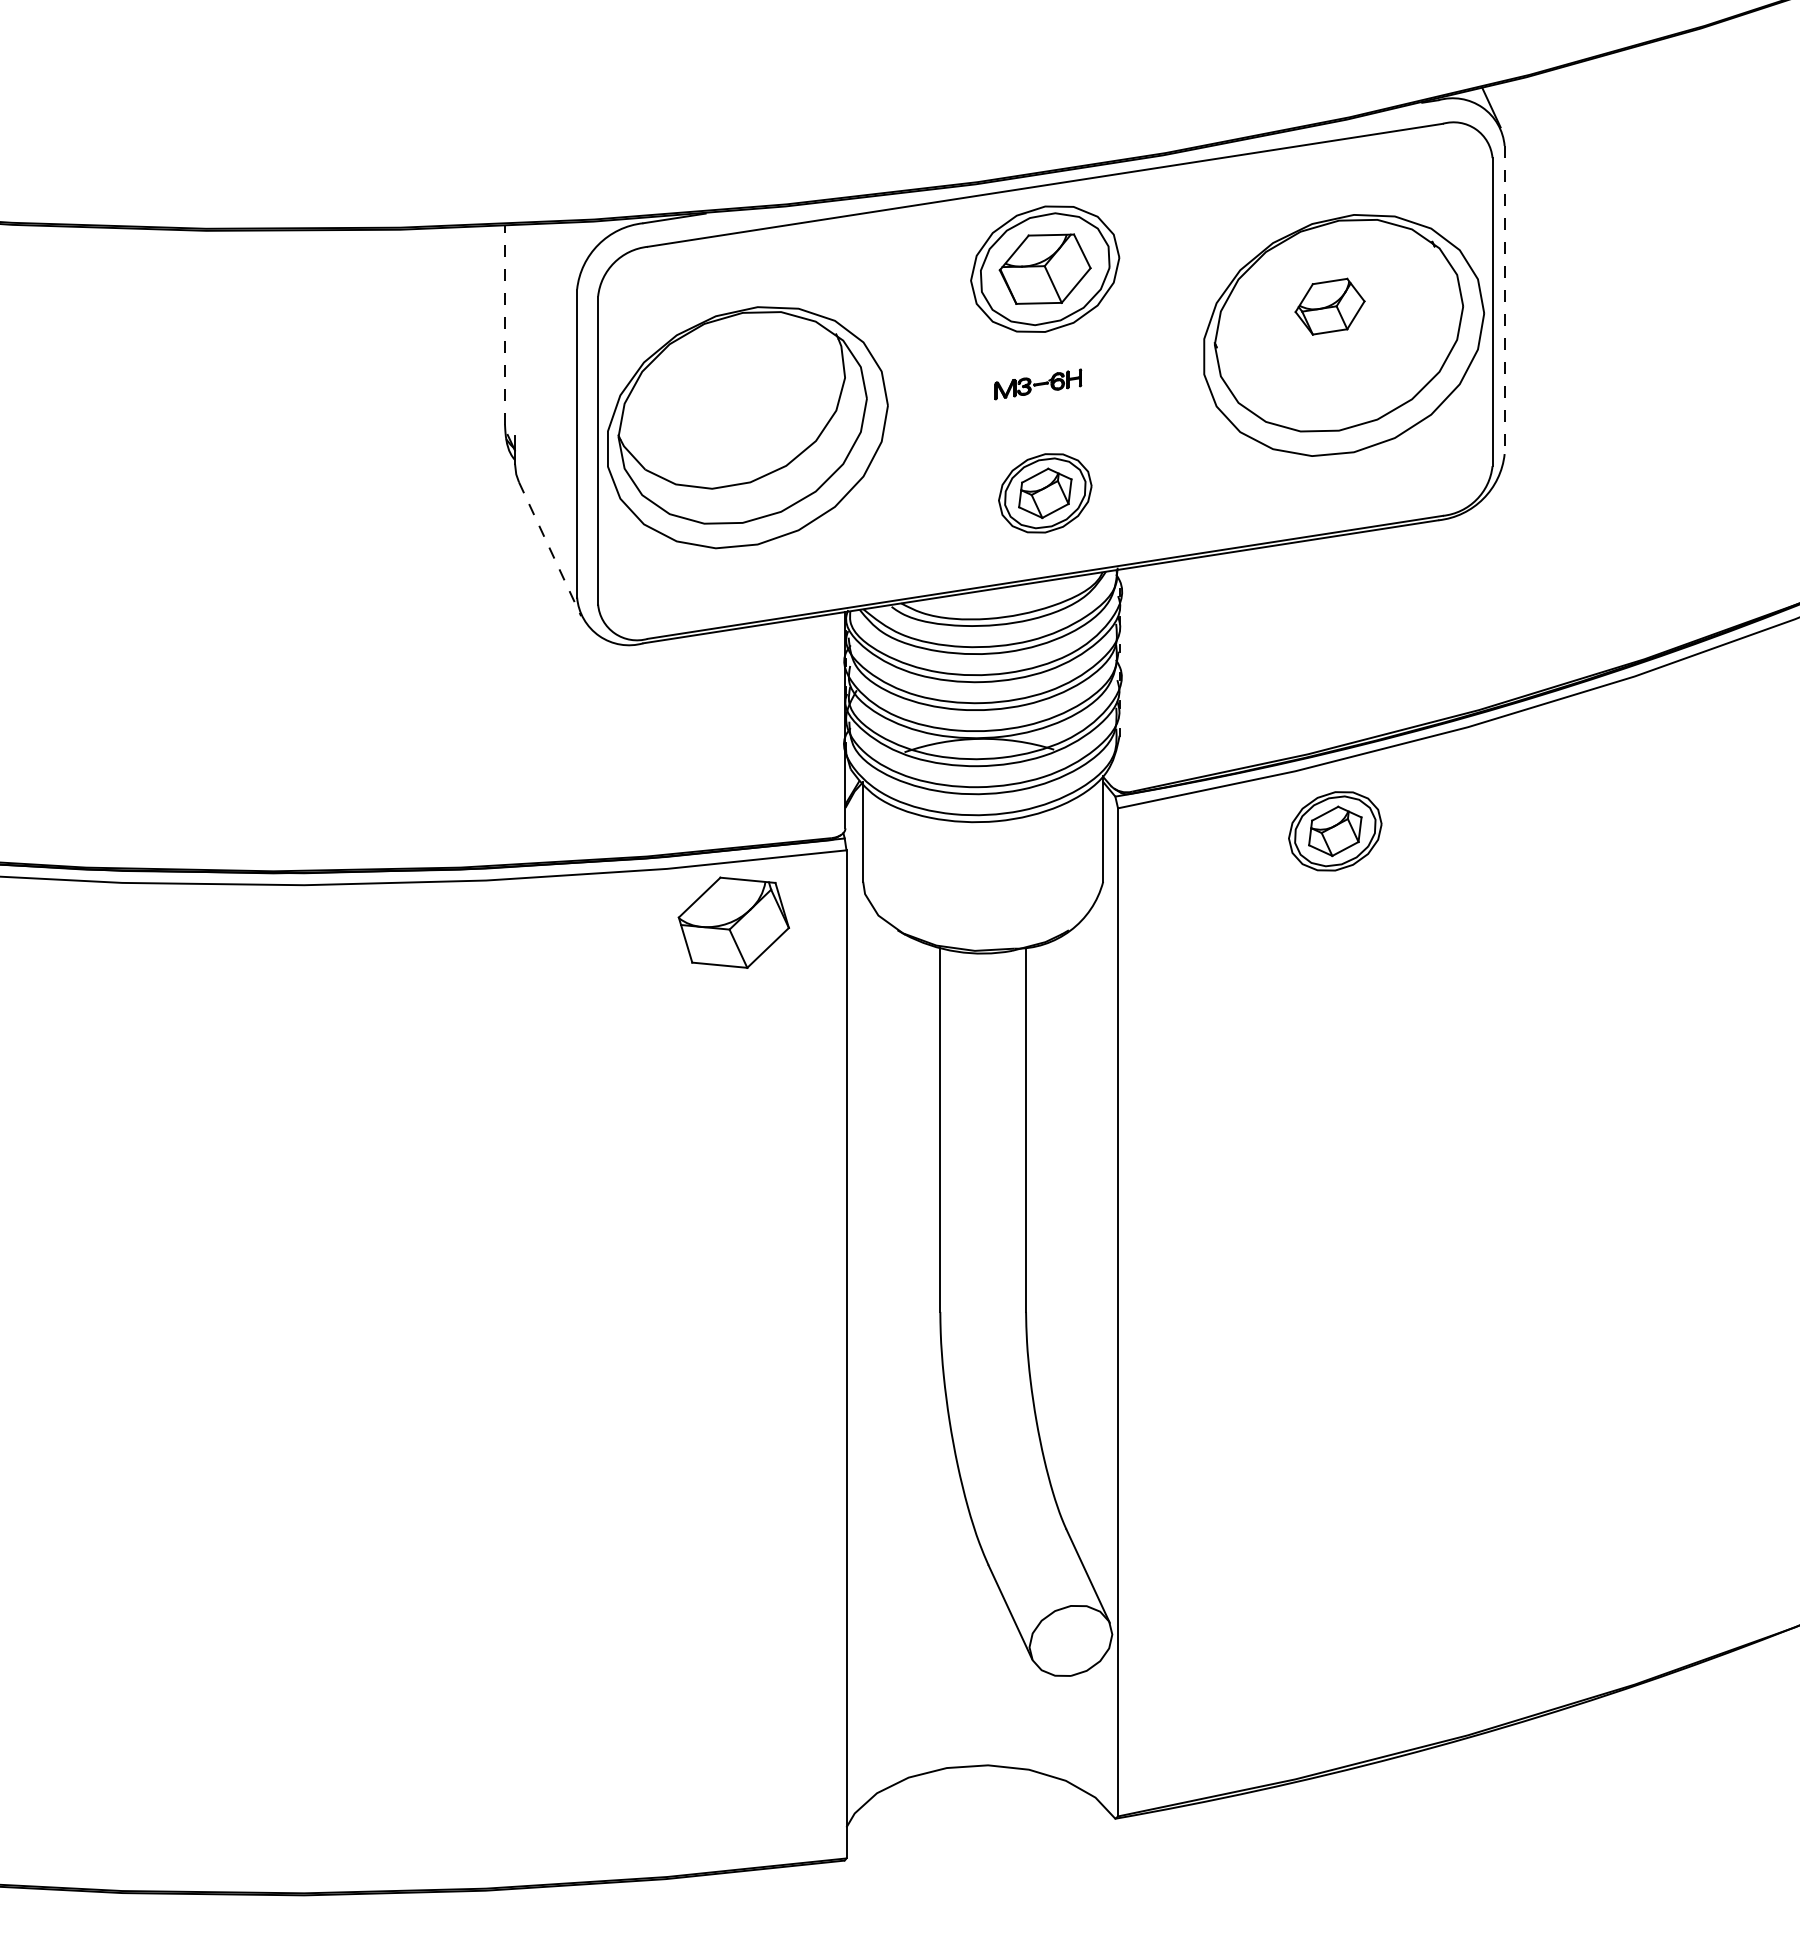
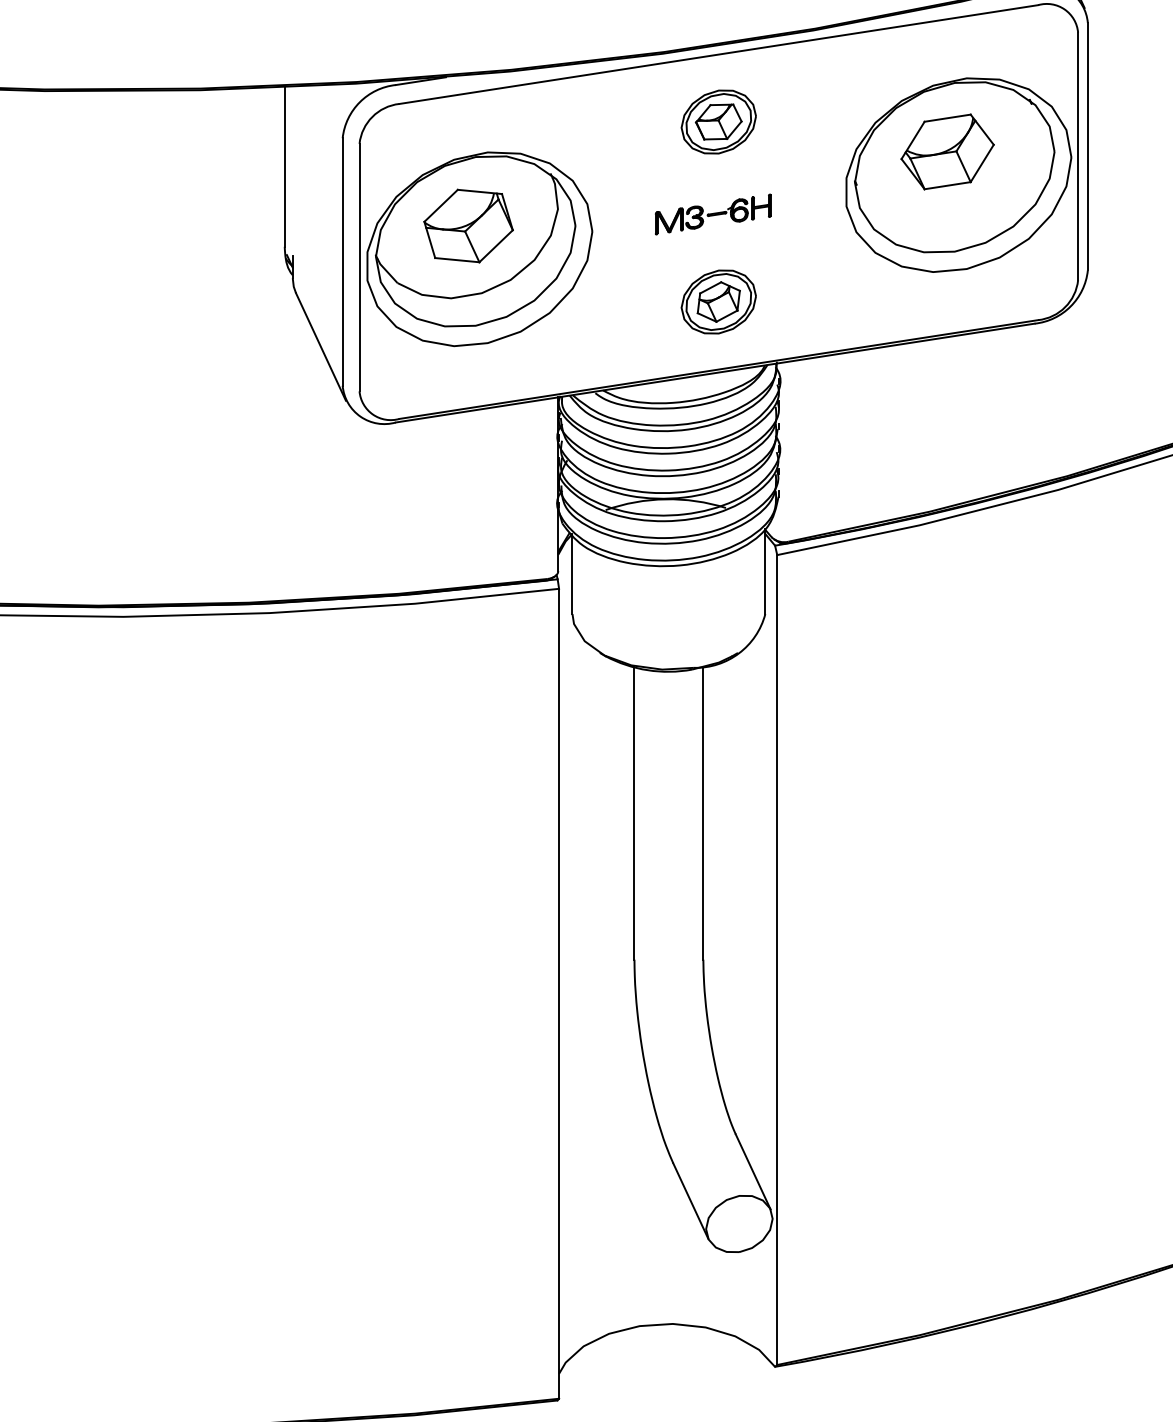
part: (1045, 269) -> (718, 122), size x0.62
line: (1504, 300) -> (1087, 147), dashed -> solid
part: (1329, 306) -> (947, 151), size x1.67
line: (505, 324) -> (285, 166), dashed -> solid
part: (1037, 384) -> (712, 214), size x1.67
line: (550, 549) -> (321, 347), dashed -> solid
part: (1335, 831) -> (951, 573), removed
part: (733, 922) -> (468, 225), moved

